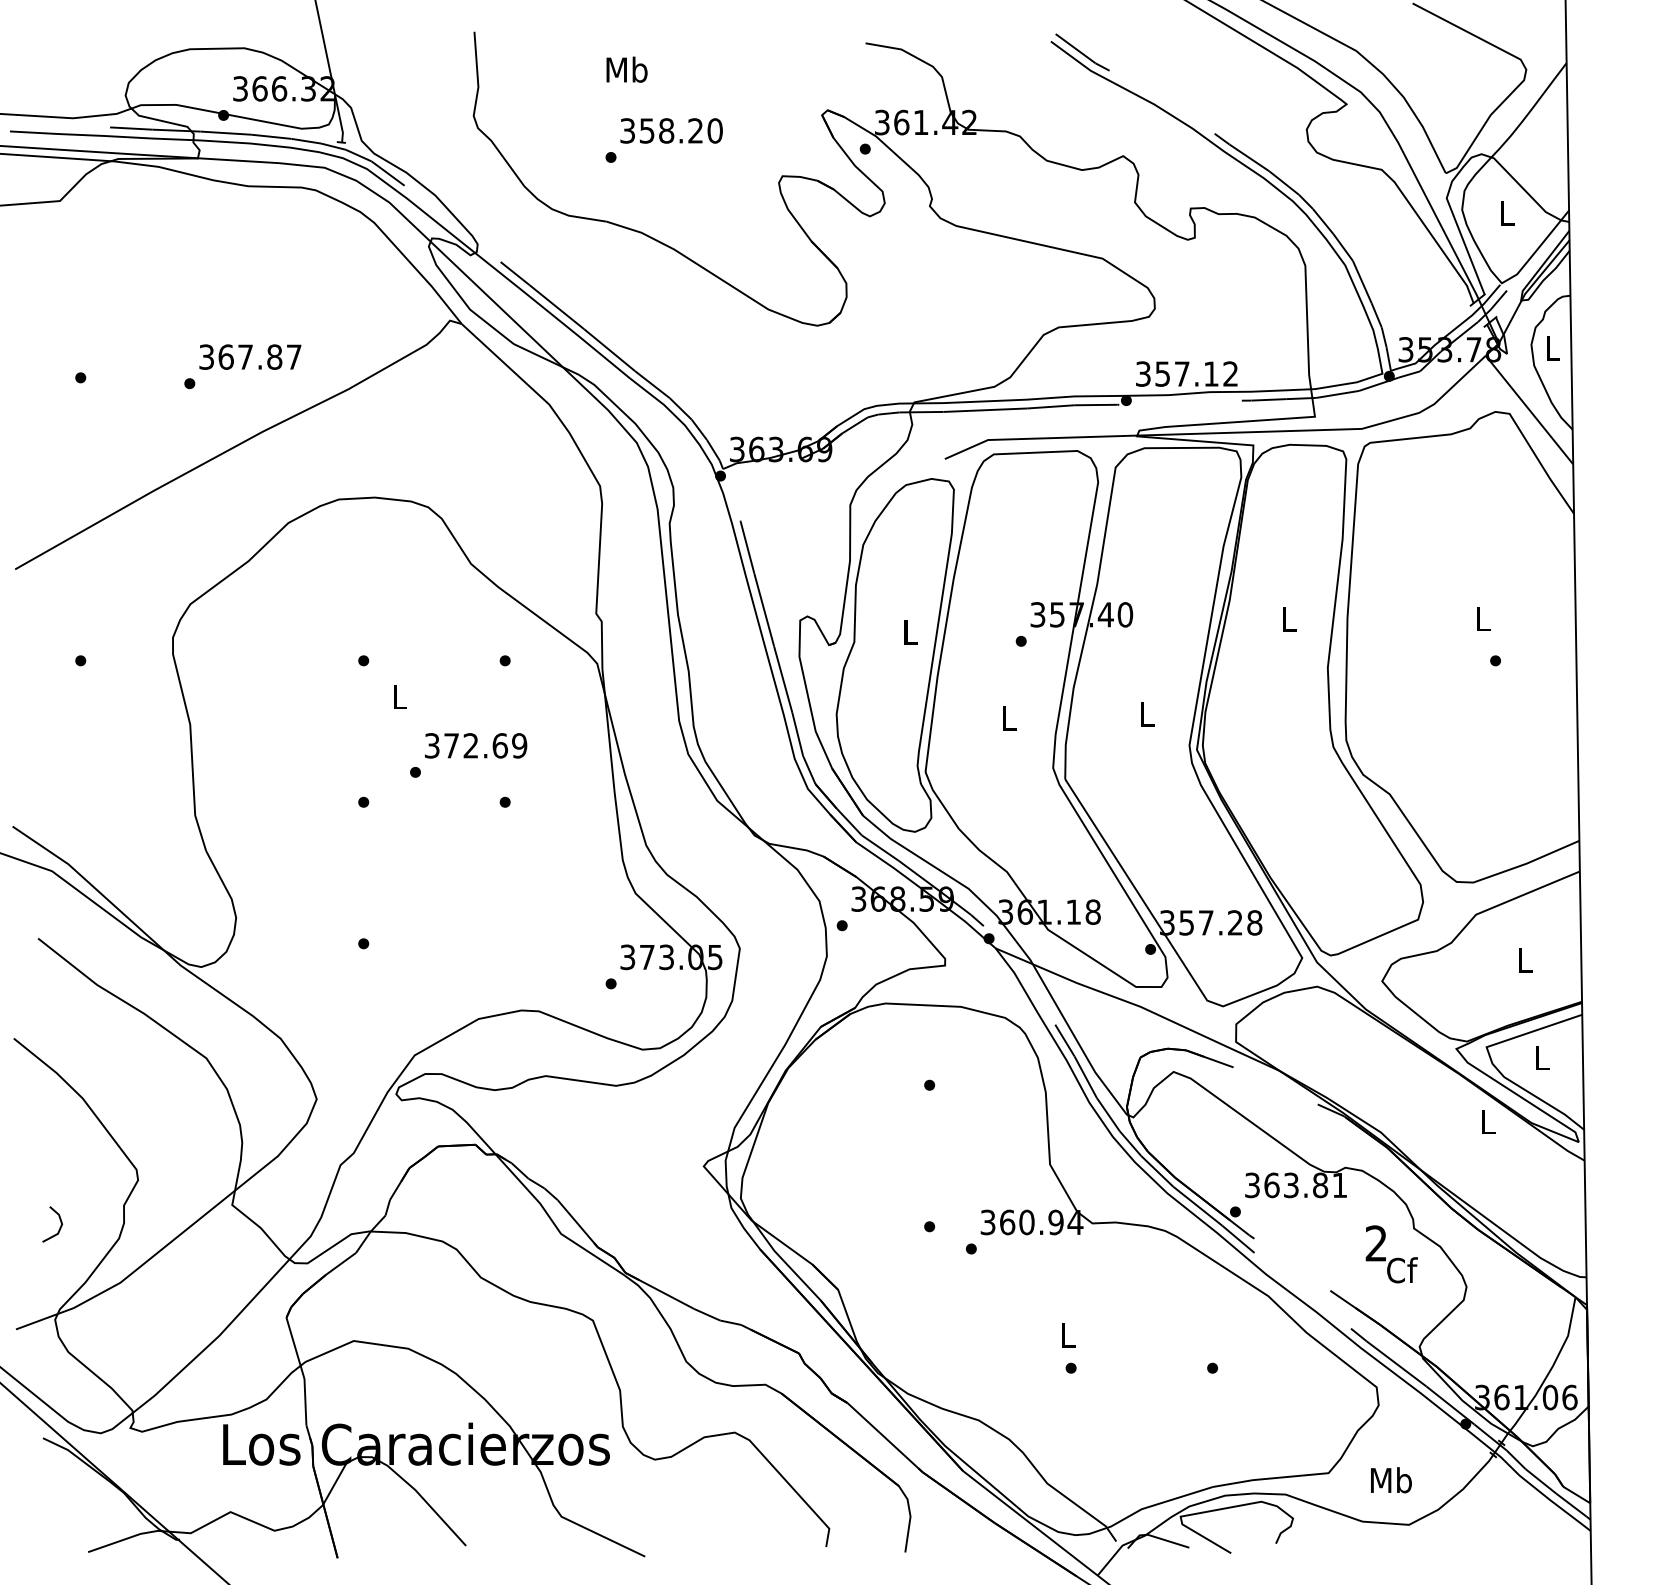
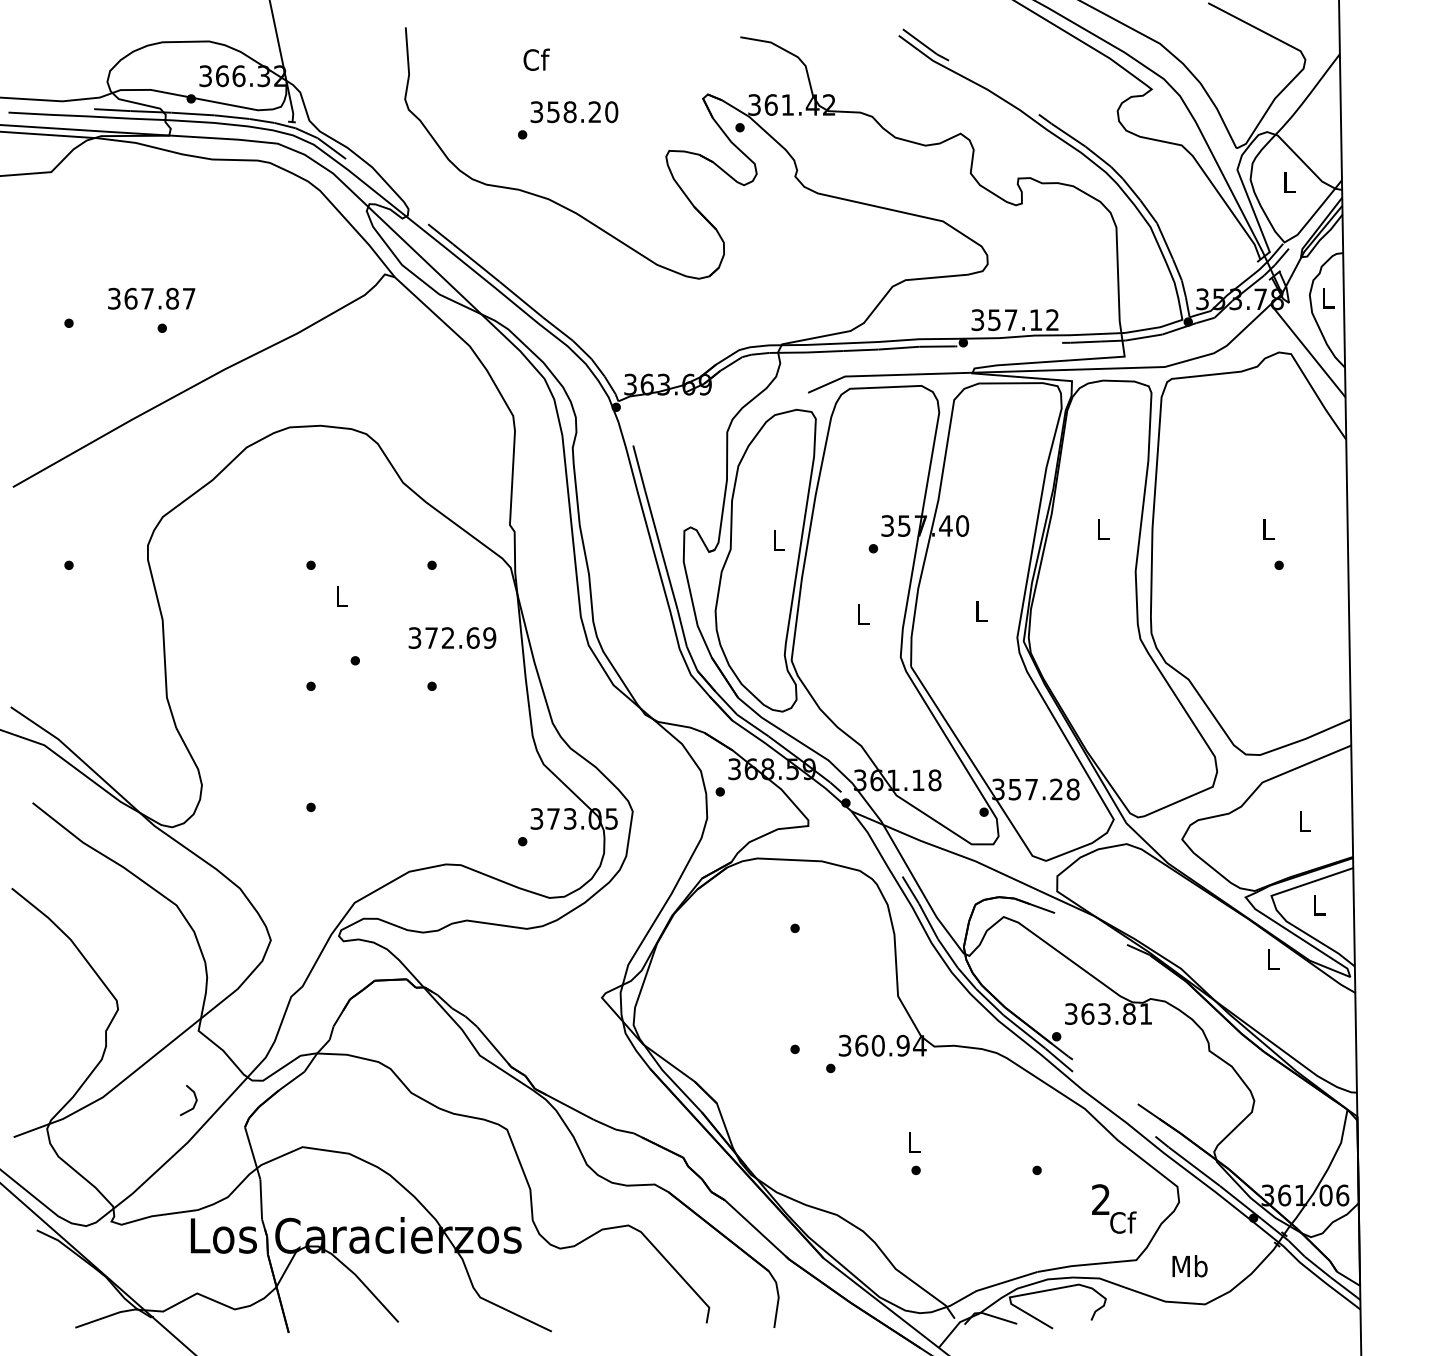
text: (626, 69) -> (535, 59), Mb -> Cf
text: (250, 356) -> (151, 298), moved
text: (476, 745) -> (452, 637), moved
line: (59, 1227) -> (194, 1103), moved
text: (1391, 1254) -> (1114, 1209), moved

